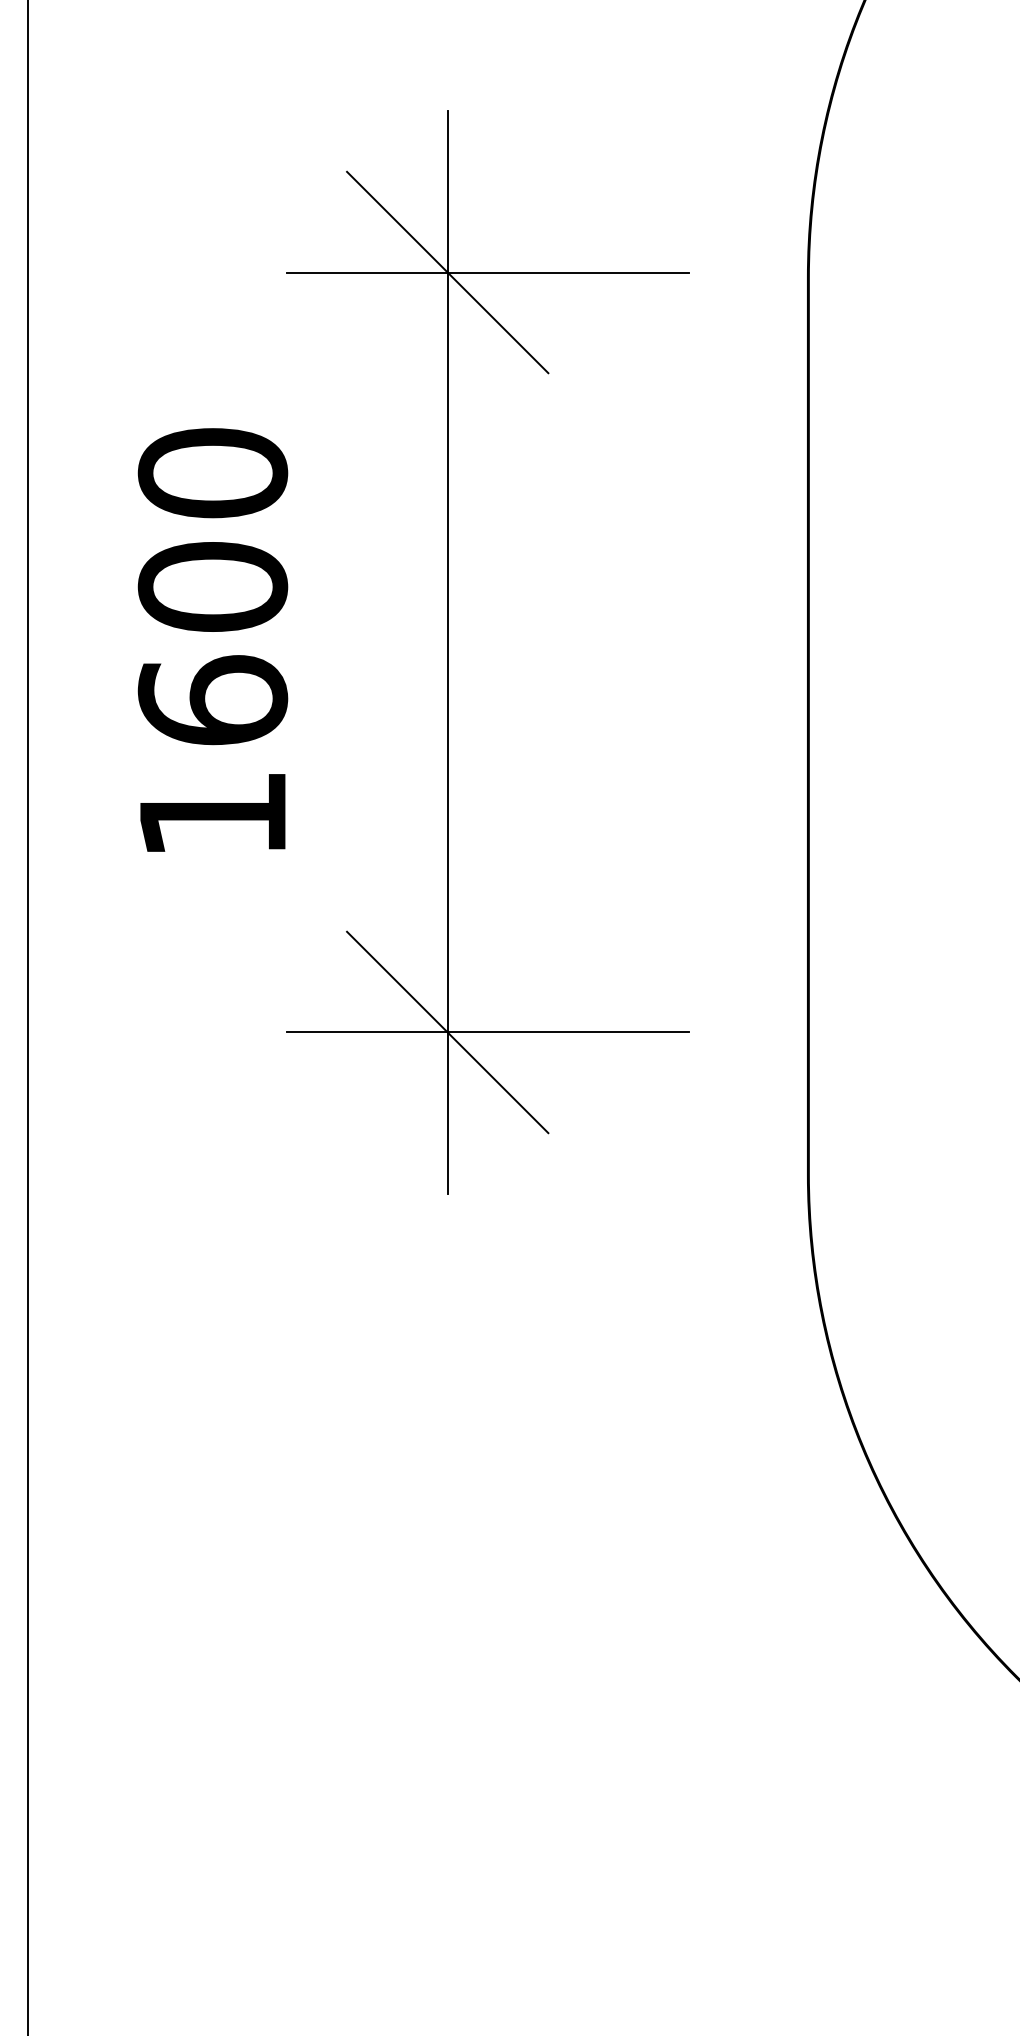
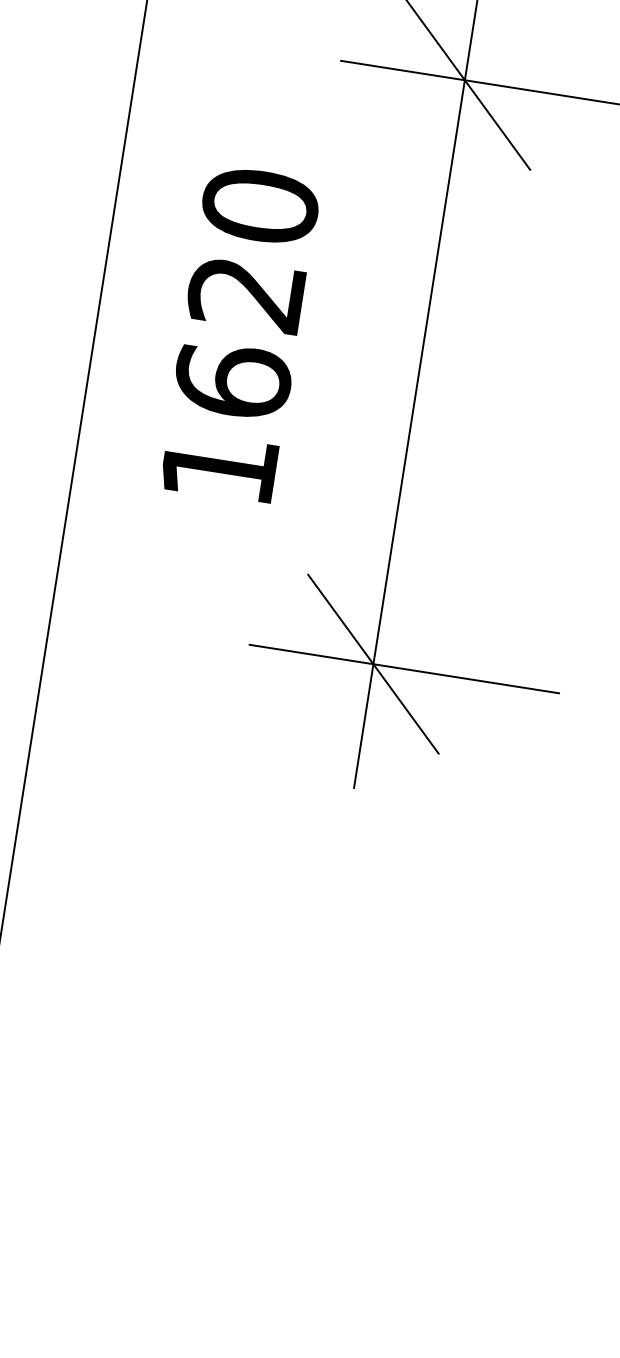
text: (212, 586) -> (246, 293), 1600 -> 1620

